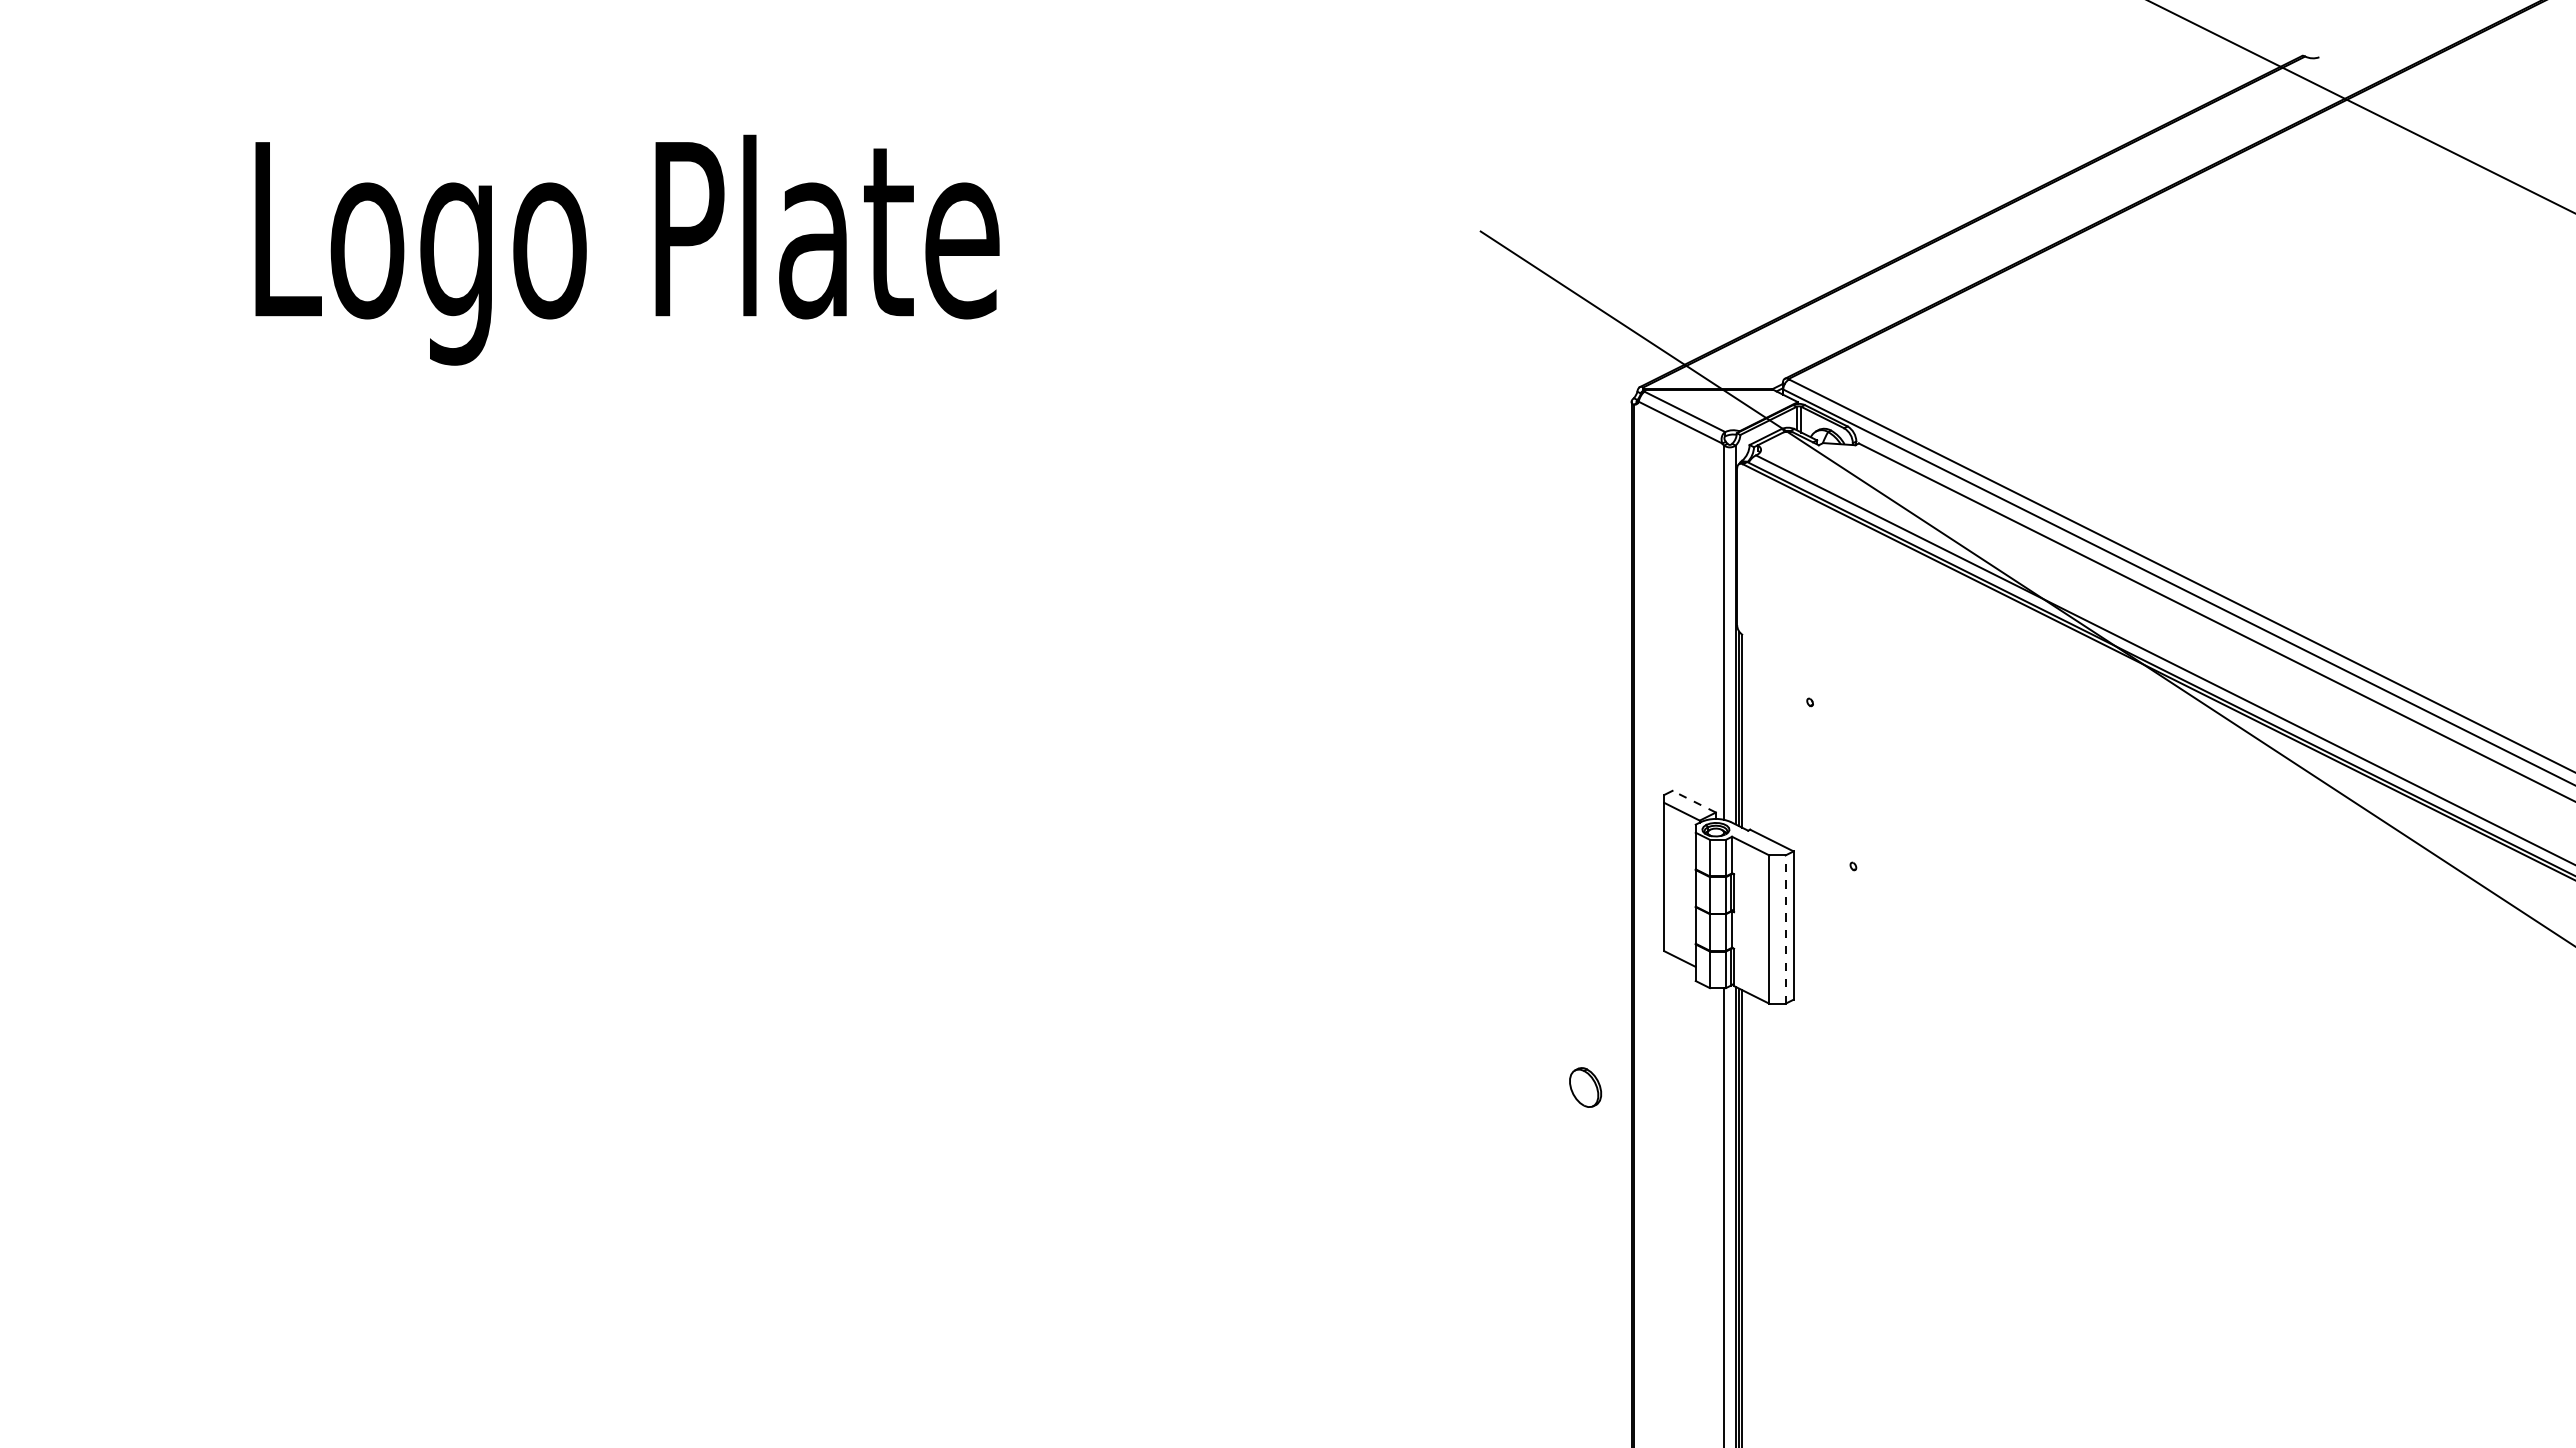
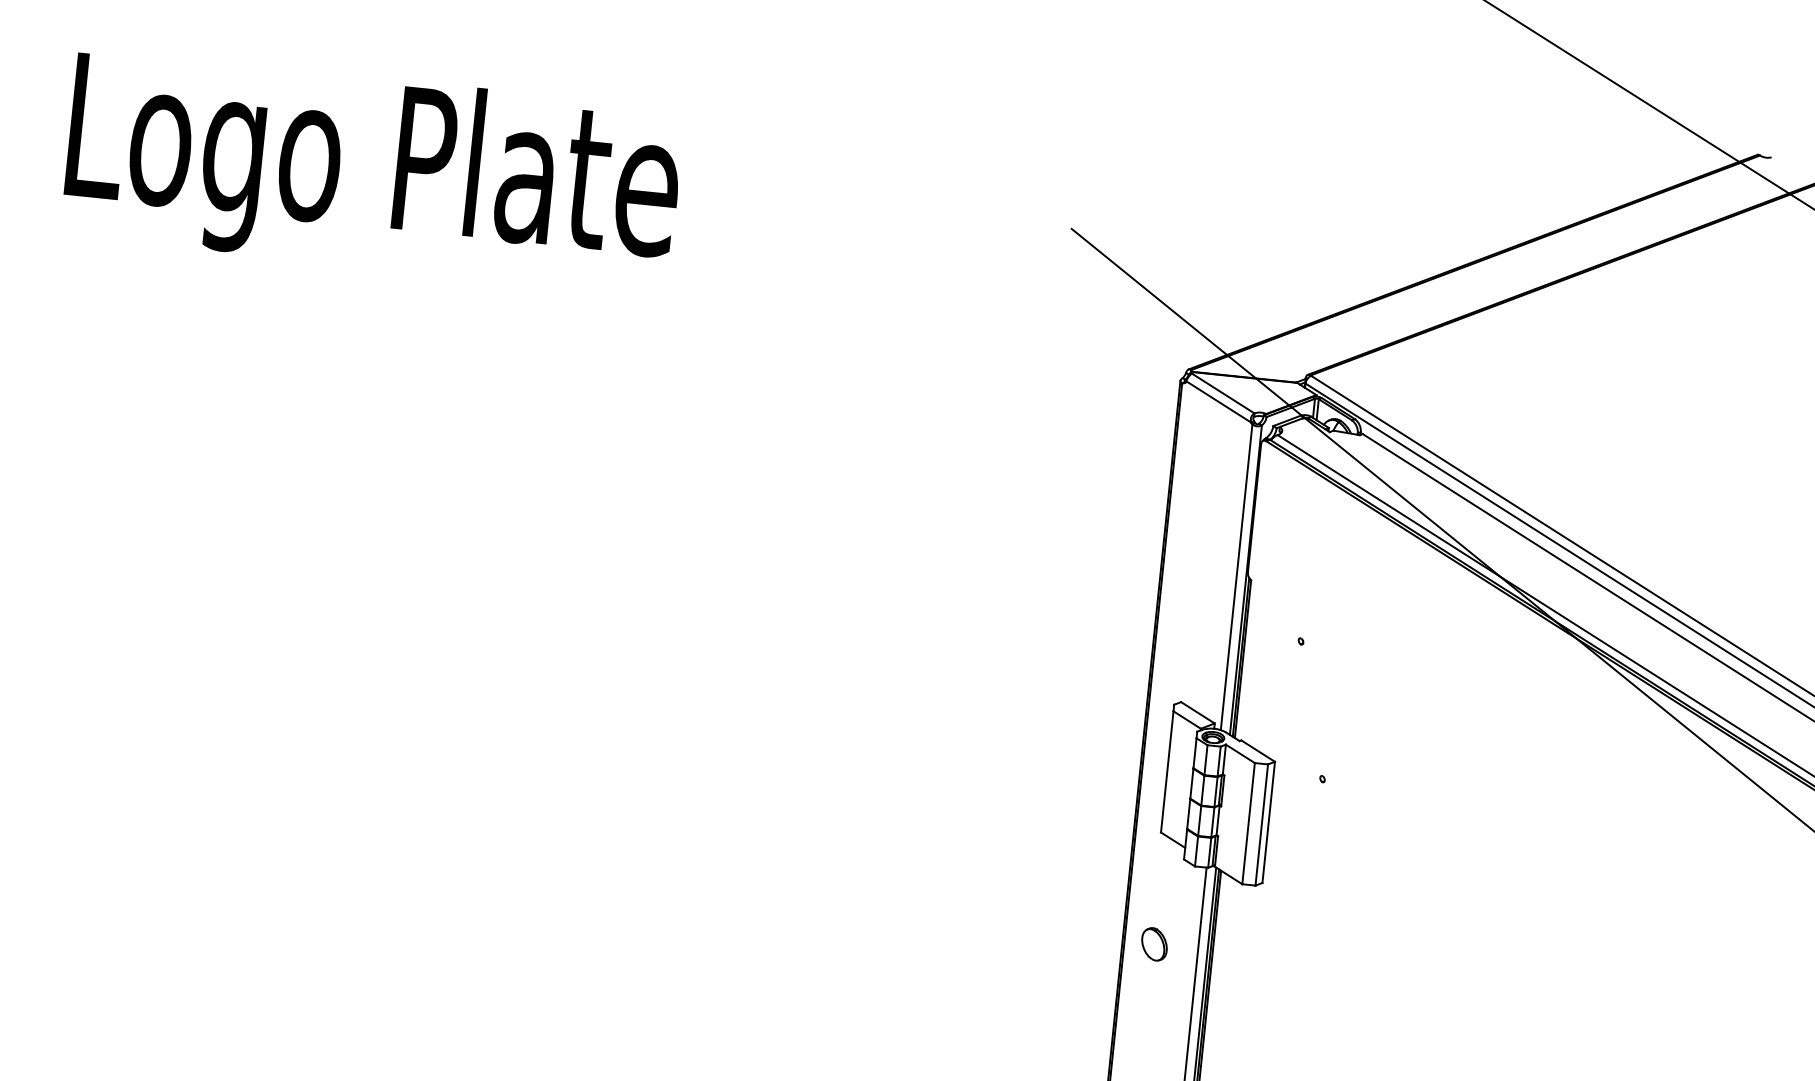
line: (1693, 801) -> (1197, 712), dashed -> solid
line: (1785, 929) -> (1261, 824), dashed -> solid
part: (1585, 1087) -> (1154, 944), moved

